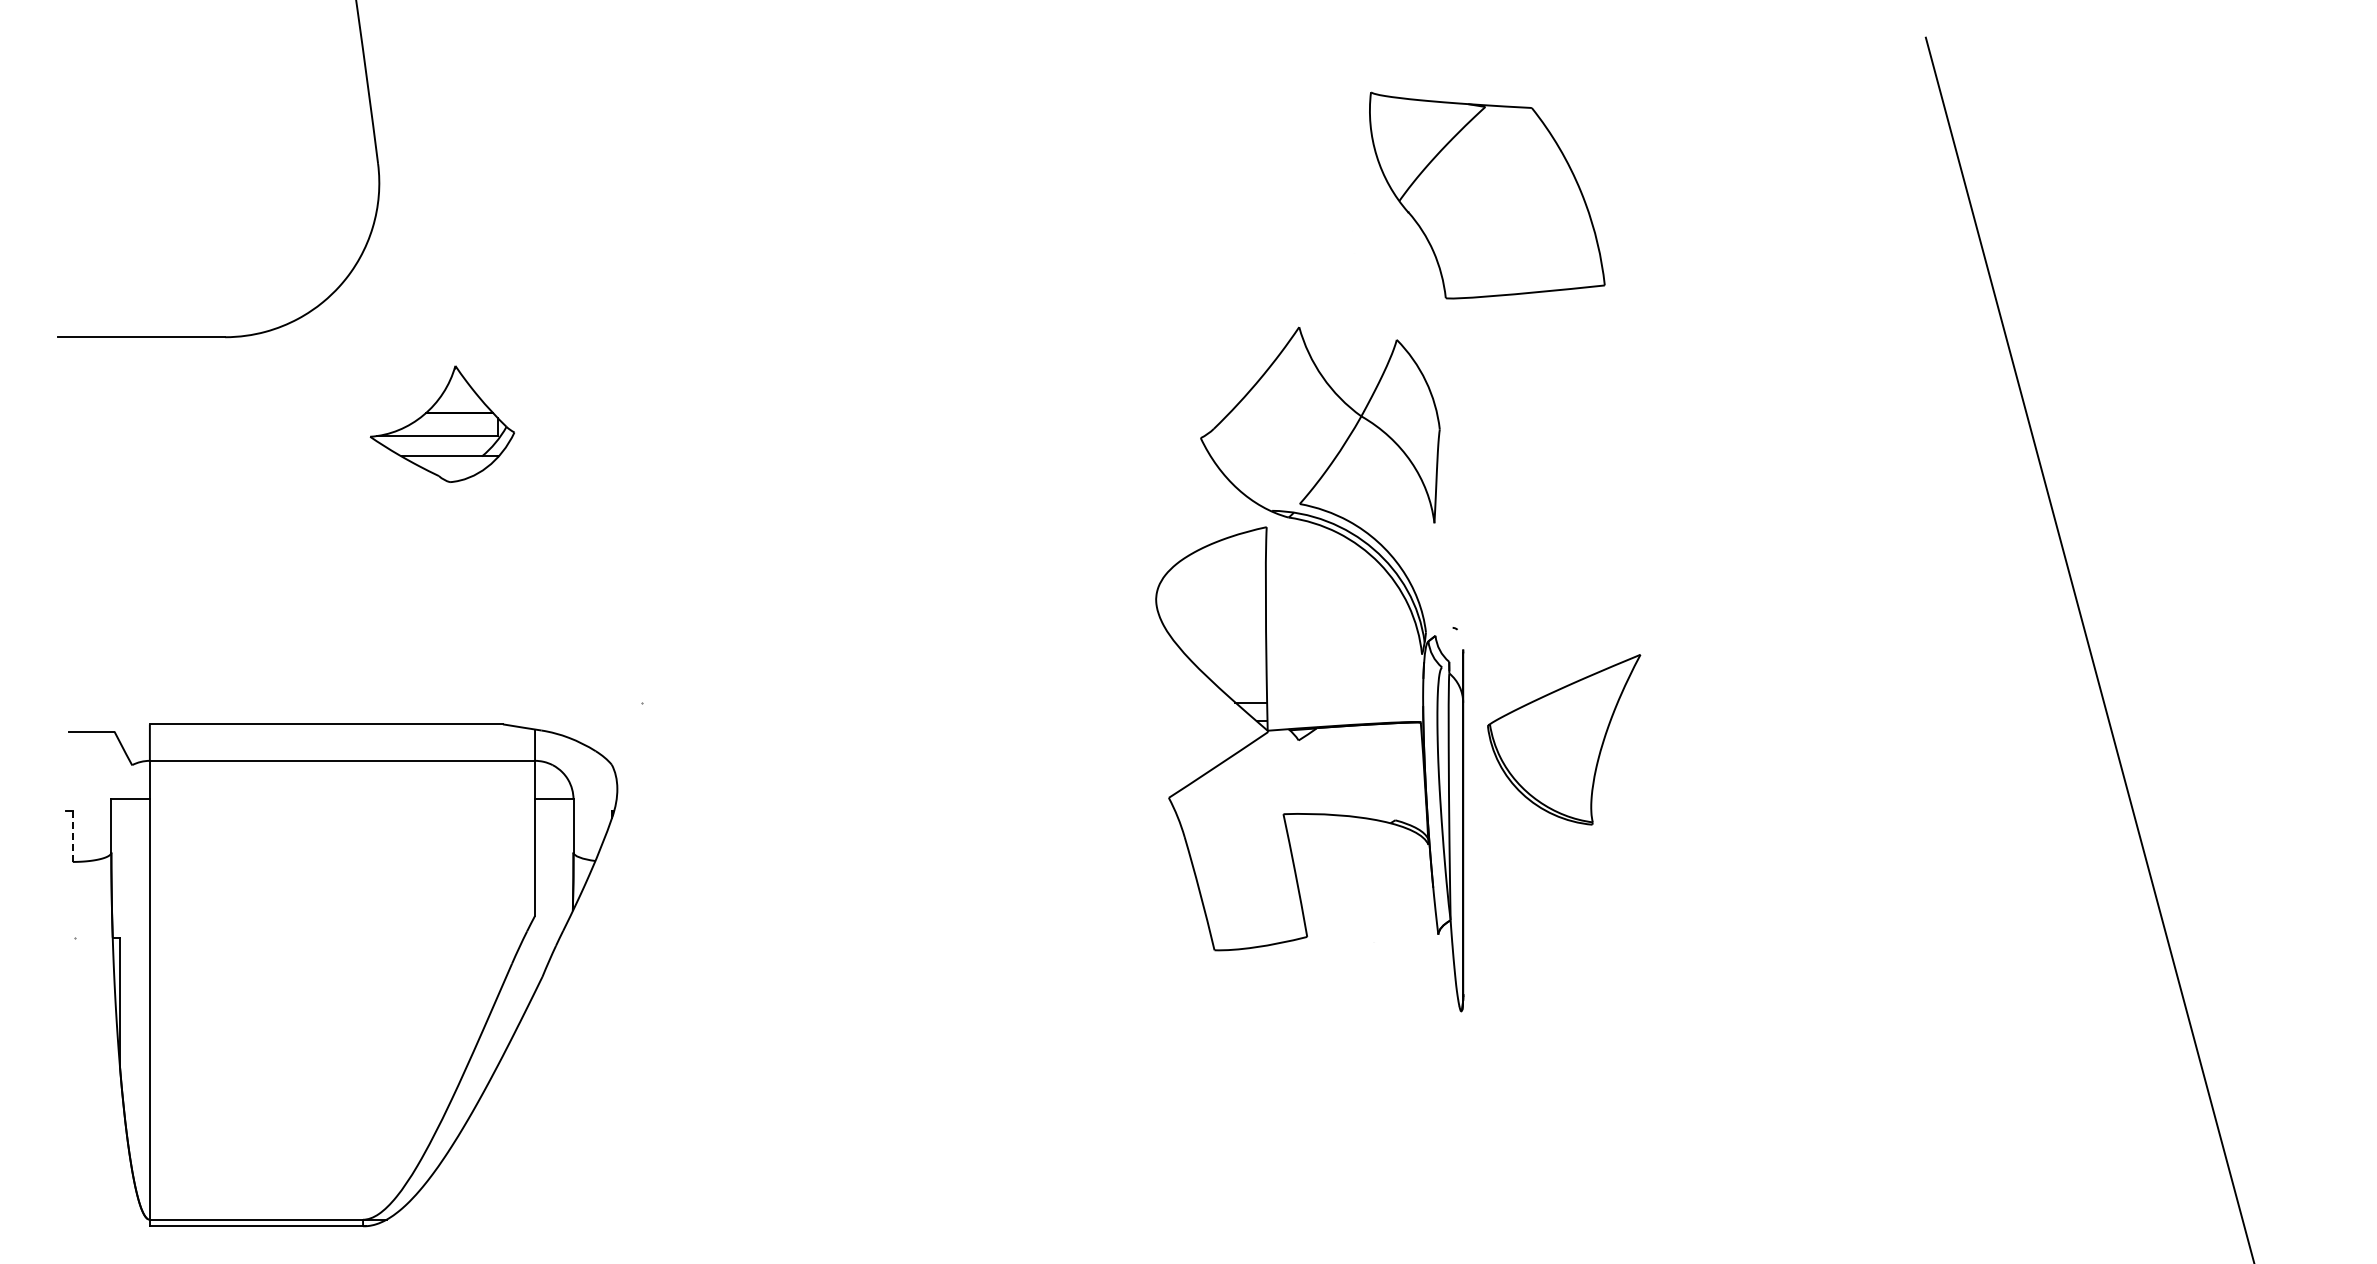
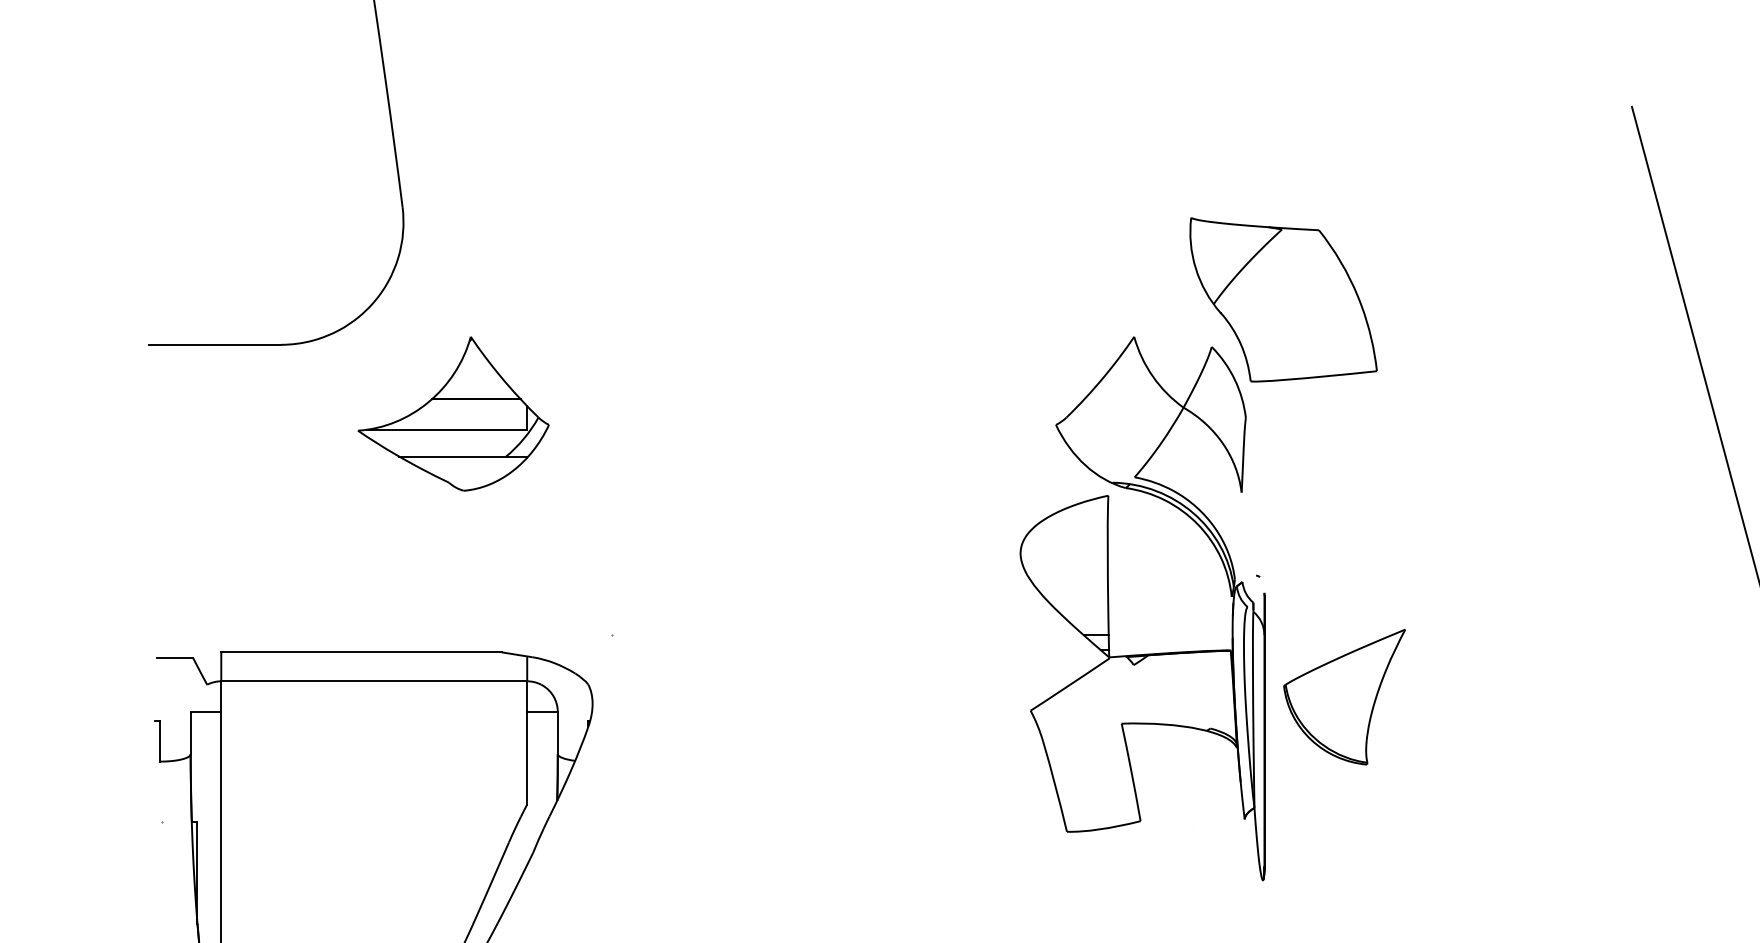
part: (1487, 195) -> (1283, 299), moved
part: (442, 423) -> (453, 413), size x1.67
part: (1564, 739) -> (1344, 696), moved
line: (72, 837) -> (159, 742), dashed -> solid

